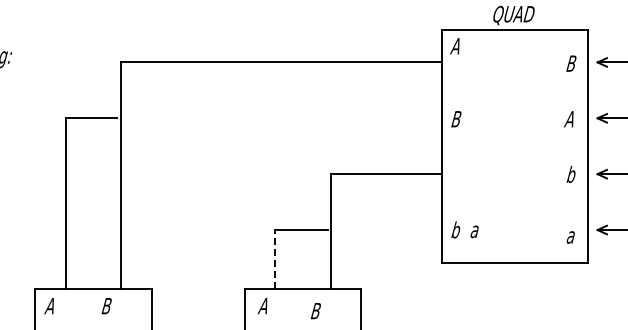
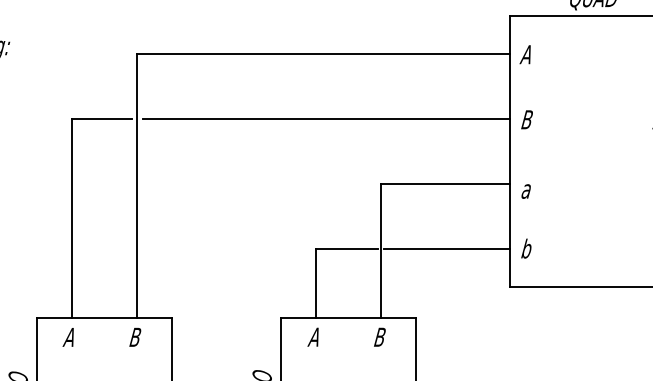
text: (454, 46) -> (524, 54), moved
line: (283, 118) -> (325, 118), added
line: (387, 230) -> (446, 249), added
text: (474, 231) -> (526, 191), moved
line: (275, 259) -> (316, 283), dashed -> solid
text: (48, 306) -> (67, 337), moved
text: (106, 306) -> (135, 337), moved
text: (262, 306) -> (313, 337), moved
text: (315, 311) -> (379, 337), moved

